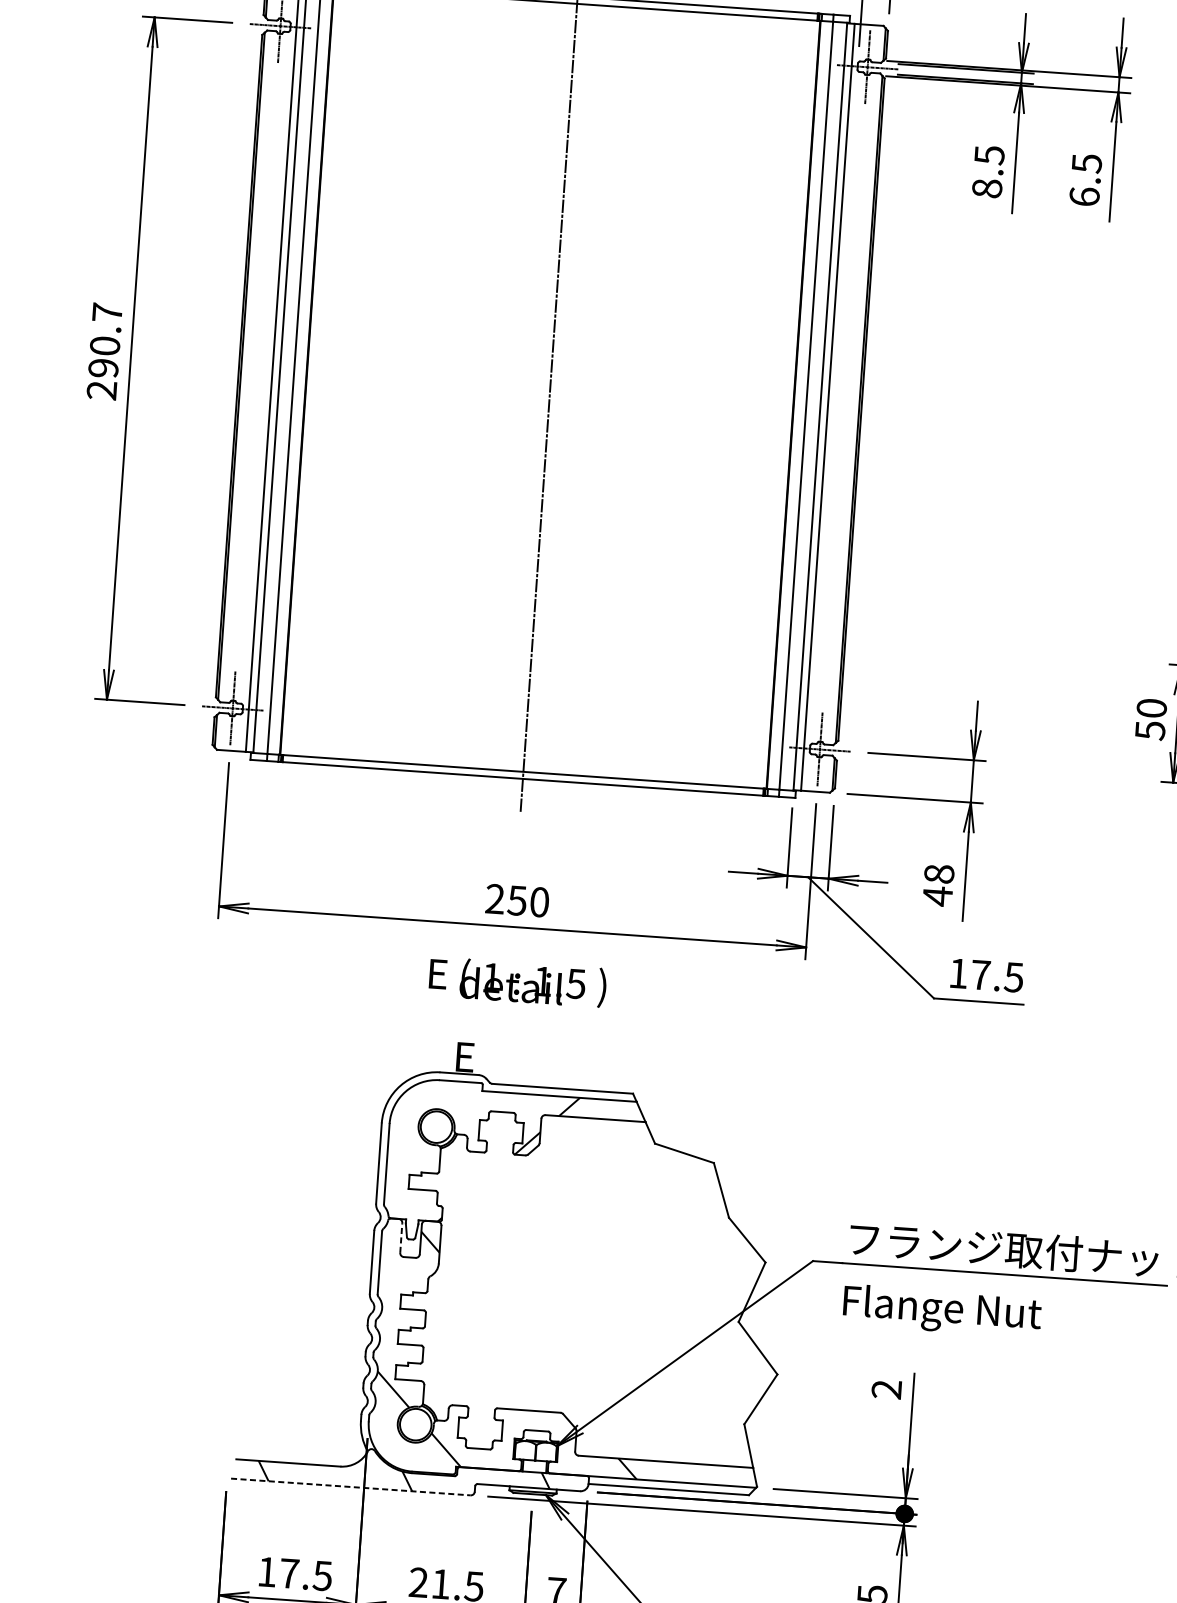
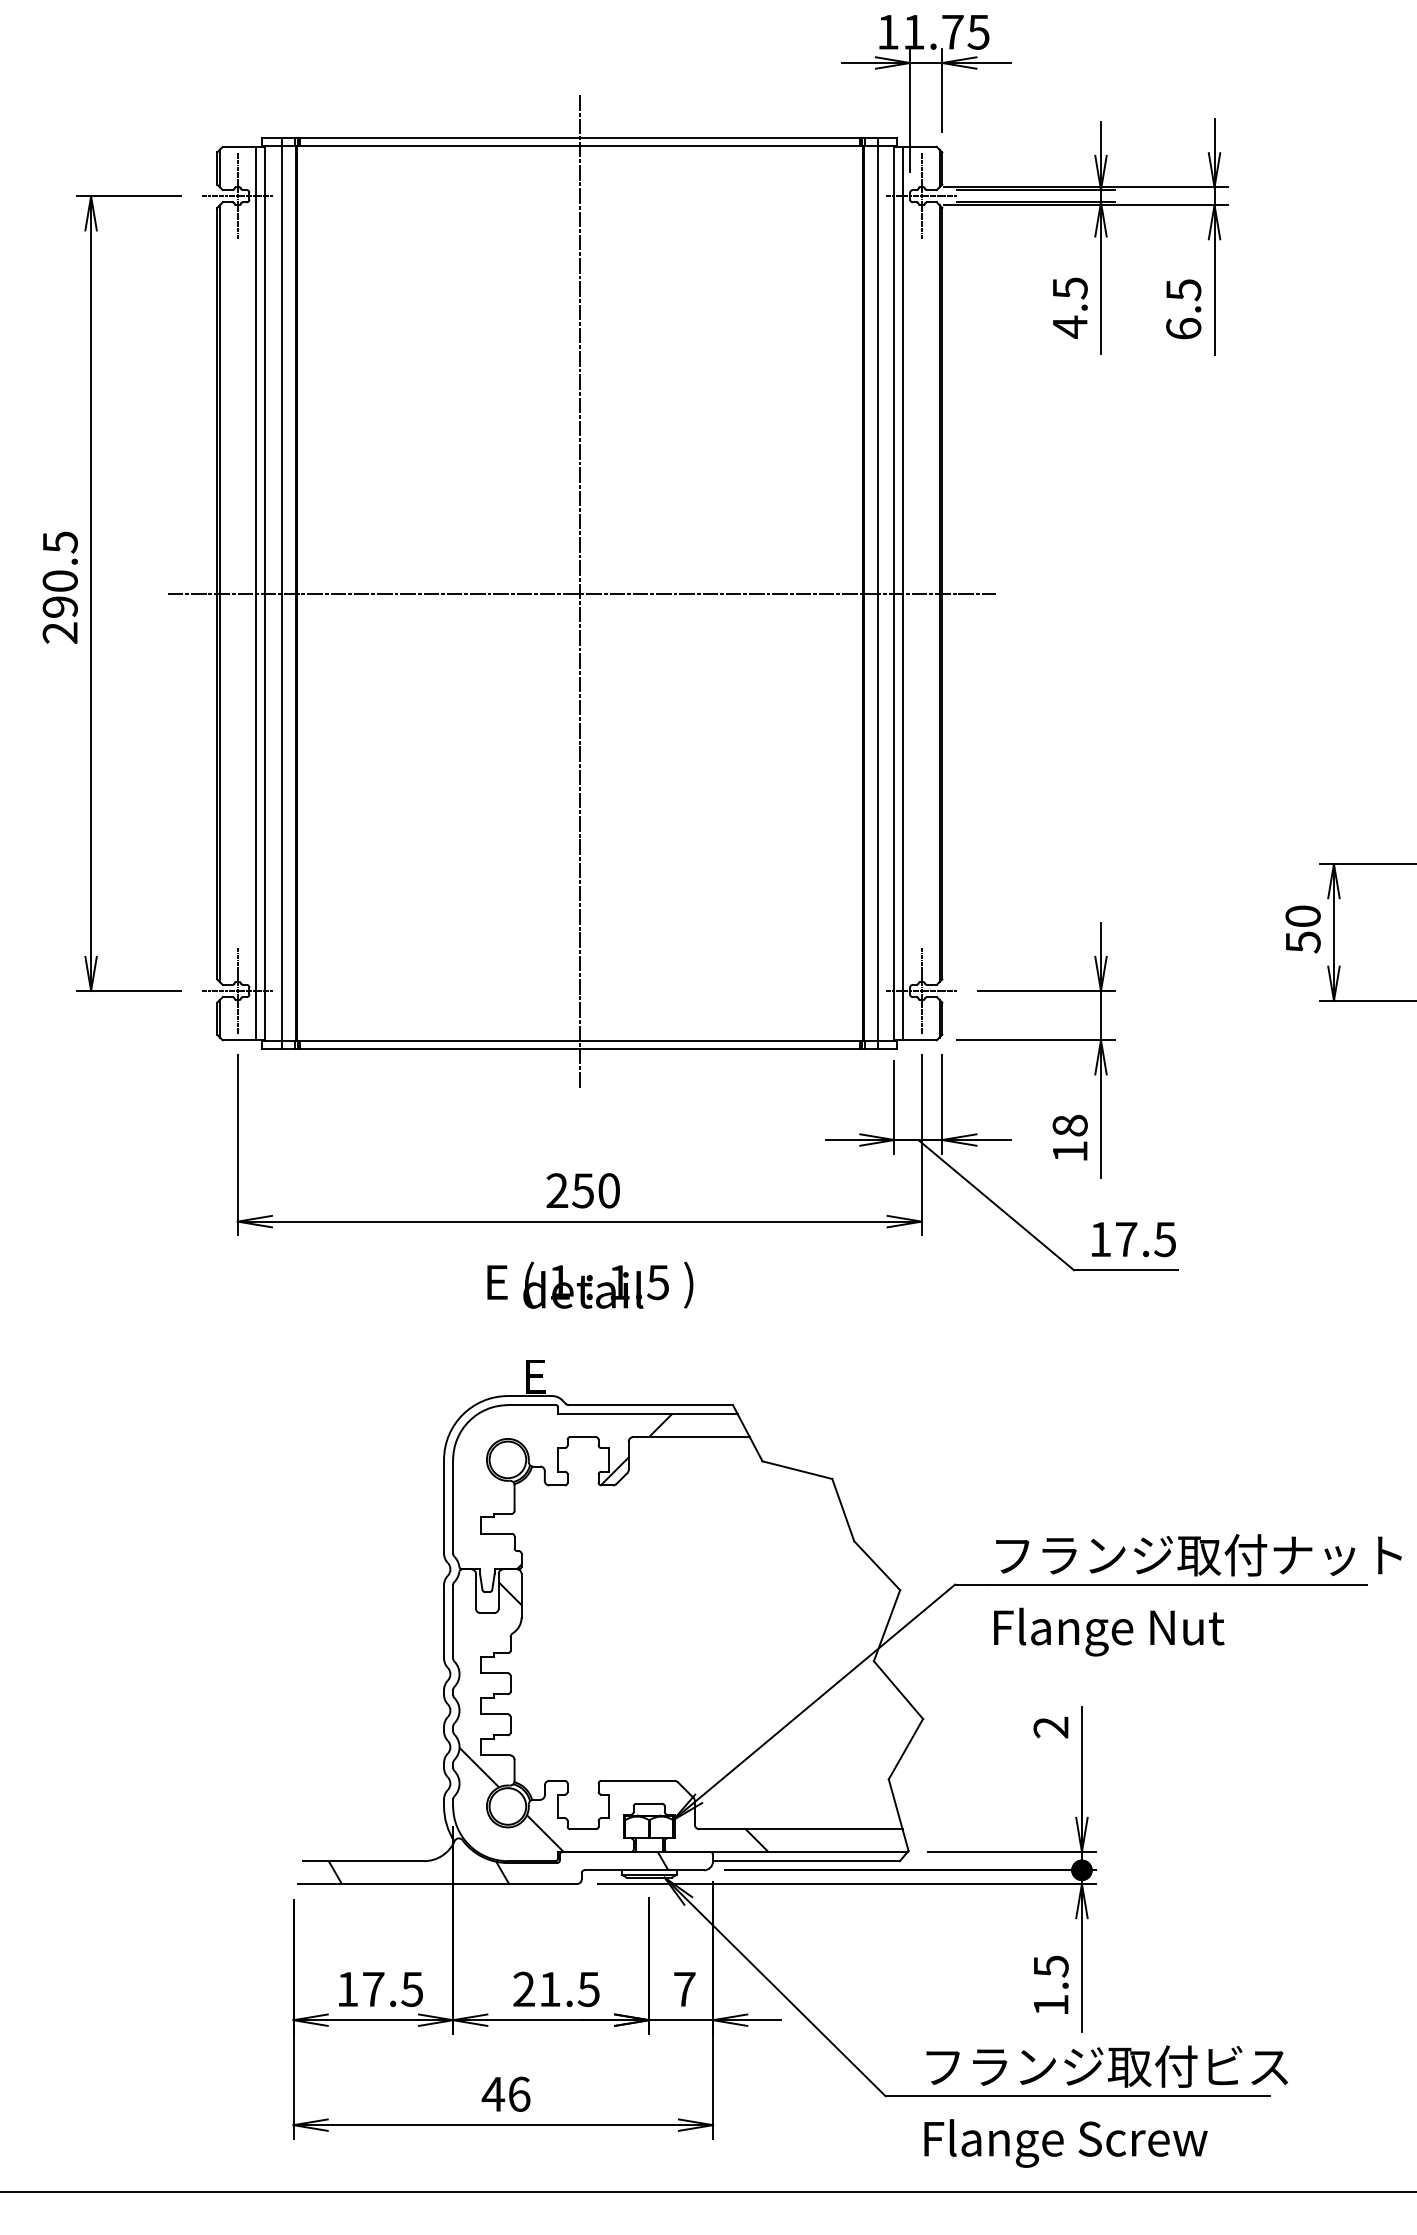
text: (986, 188) -> (1069, 327), 8.5 -> 4.5
text: (107, 312) -> (60, 542), 290.7 -> 290.5
line: (551, 387) -> (581, 593), added
text: (938, 896) -> (1070, 1151), 48 -> 18
line: (400, 1237) -> (475, 1590), dashed -> solid
line: (350, 1486) -> (437, 1883), dashed -> solid

